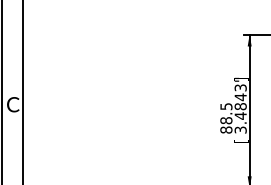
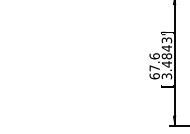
text: (226, 118) -> (154, 66), 88.5 -> 67.6

